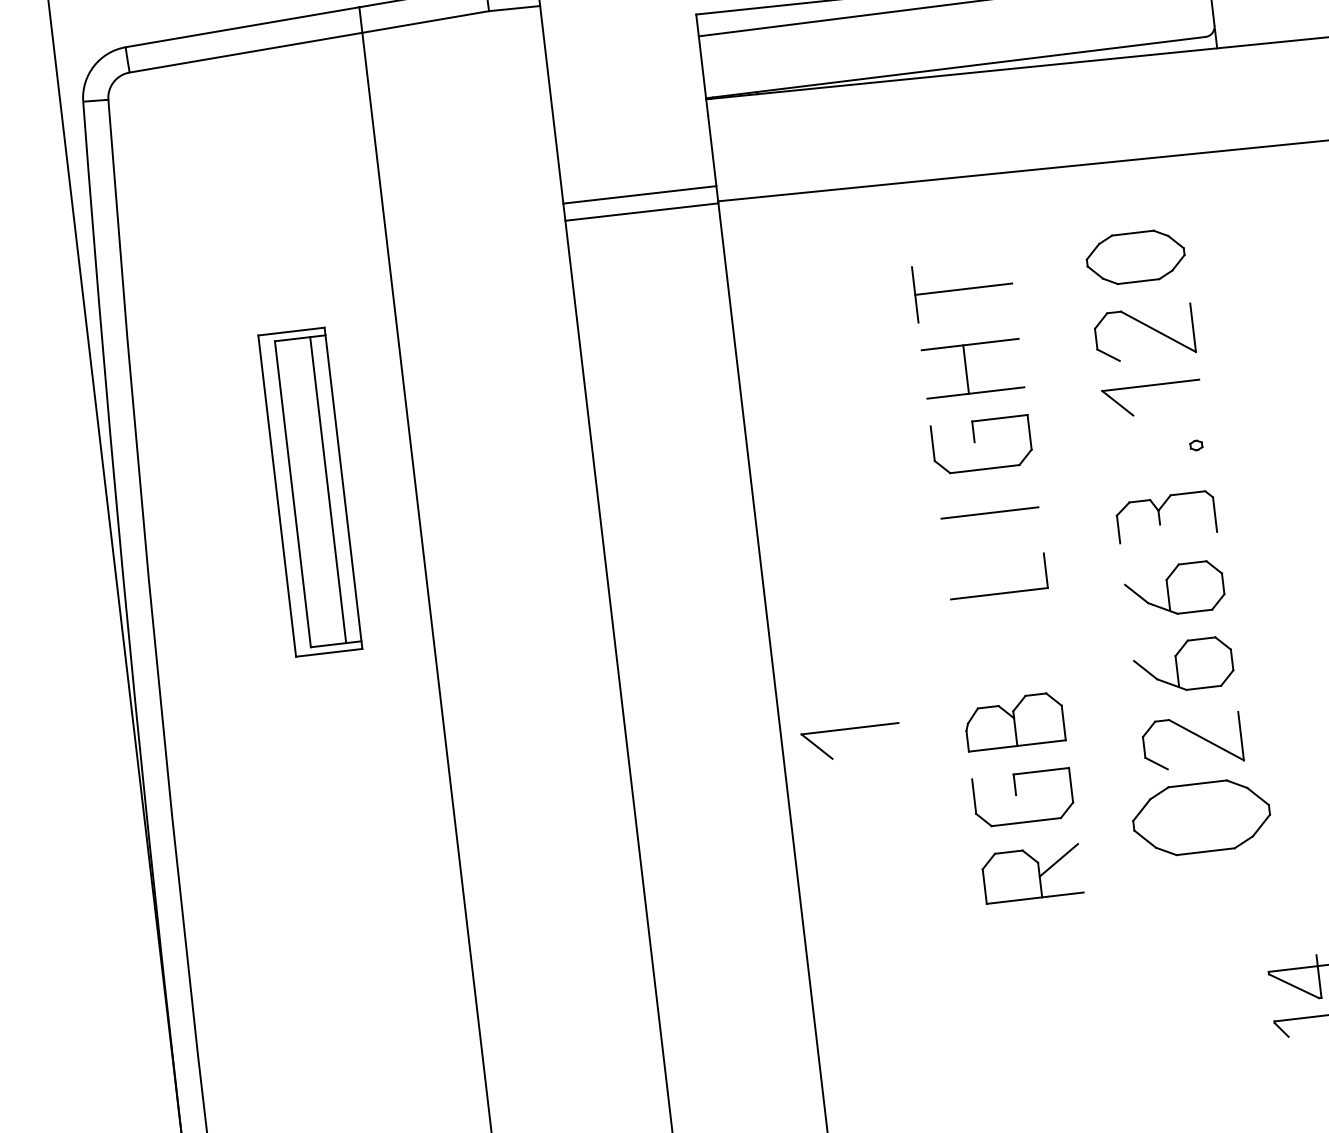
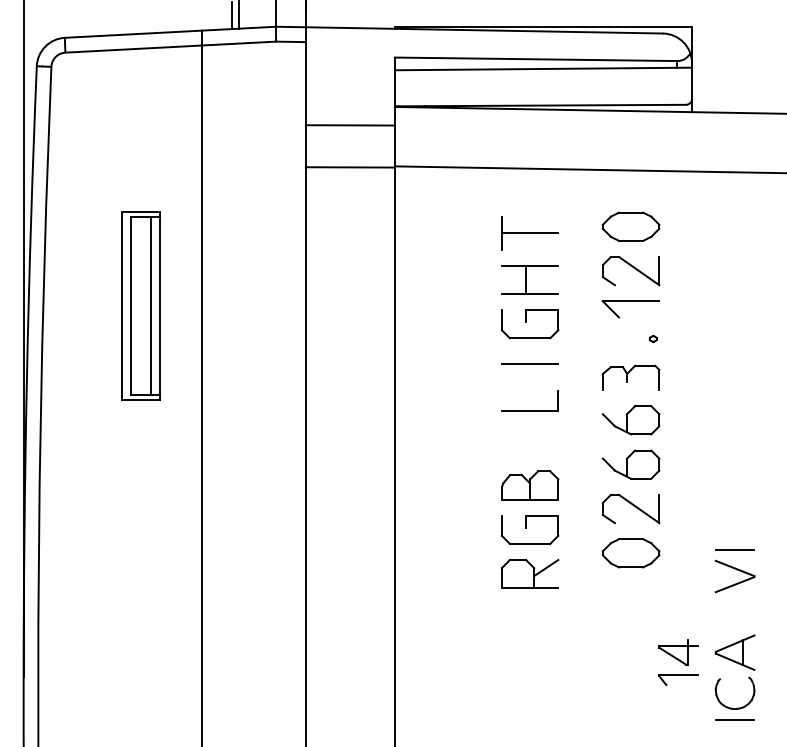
line: (638, 195) -> (349, 125), moved
part: (849, 729) -> (434, 478), removed
part: (1200, 818) -> (630, 553), size x0.71

